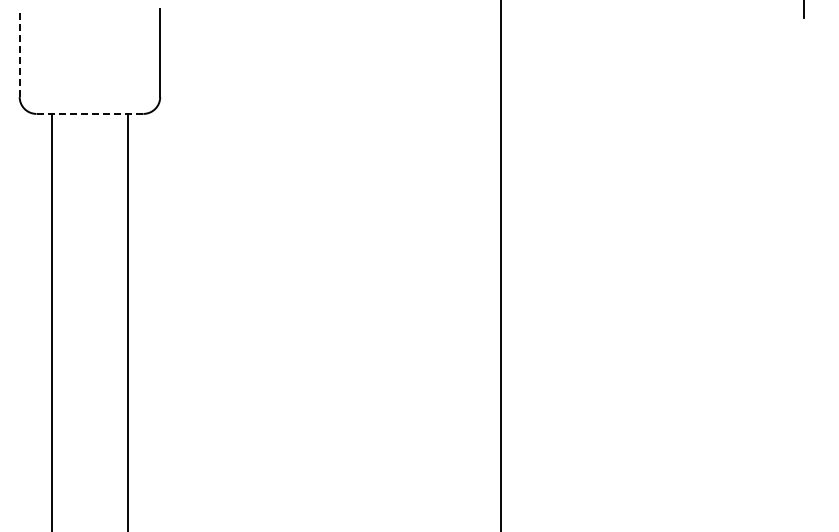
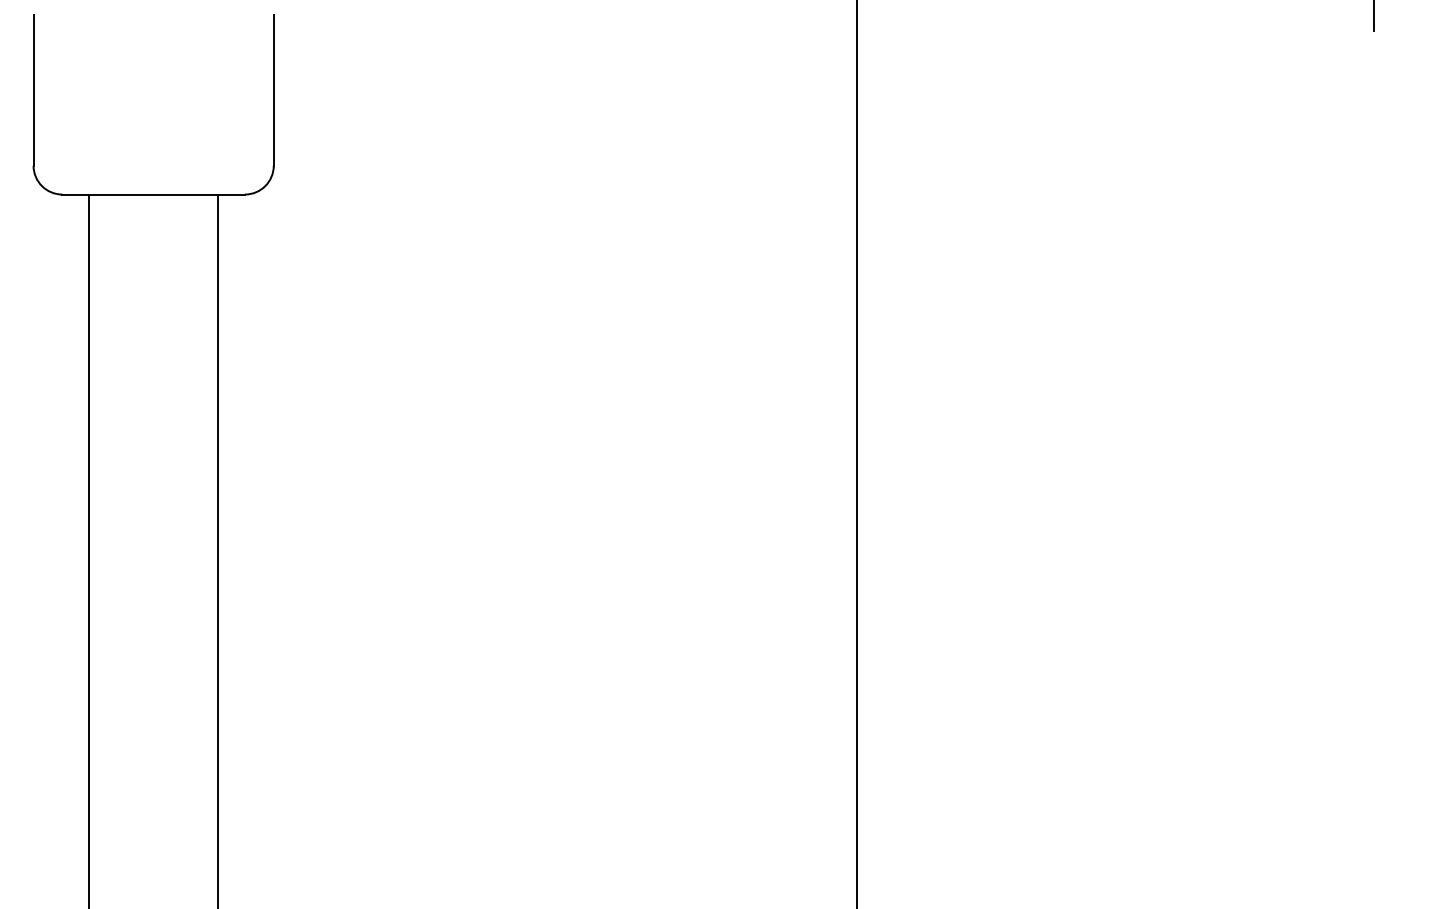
line: (19, 52) -> (33, 89), dashed -> solid
line: (89, 113) -> (152, 193), dashed -> solid

